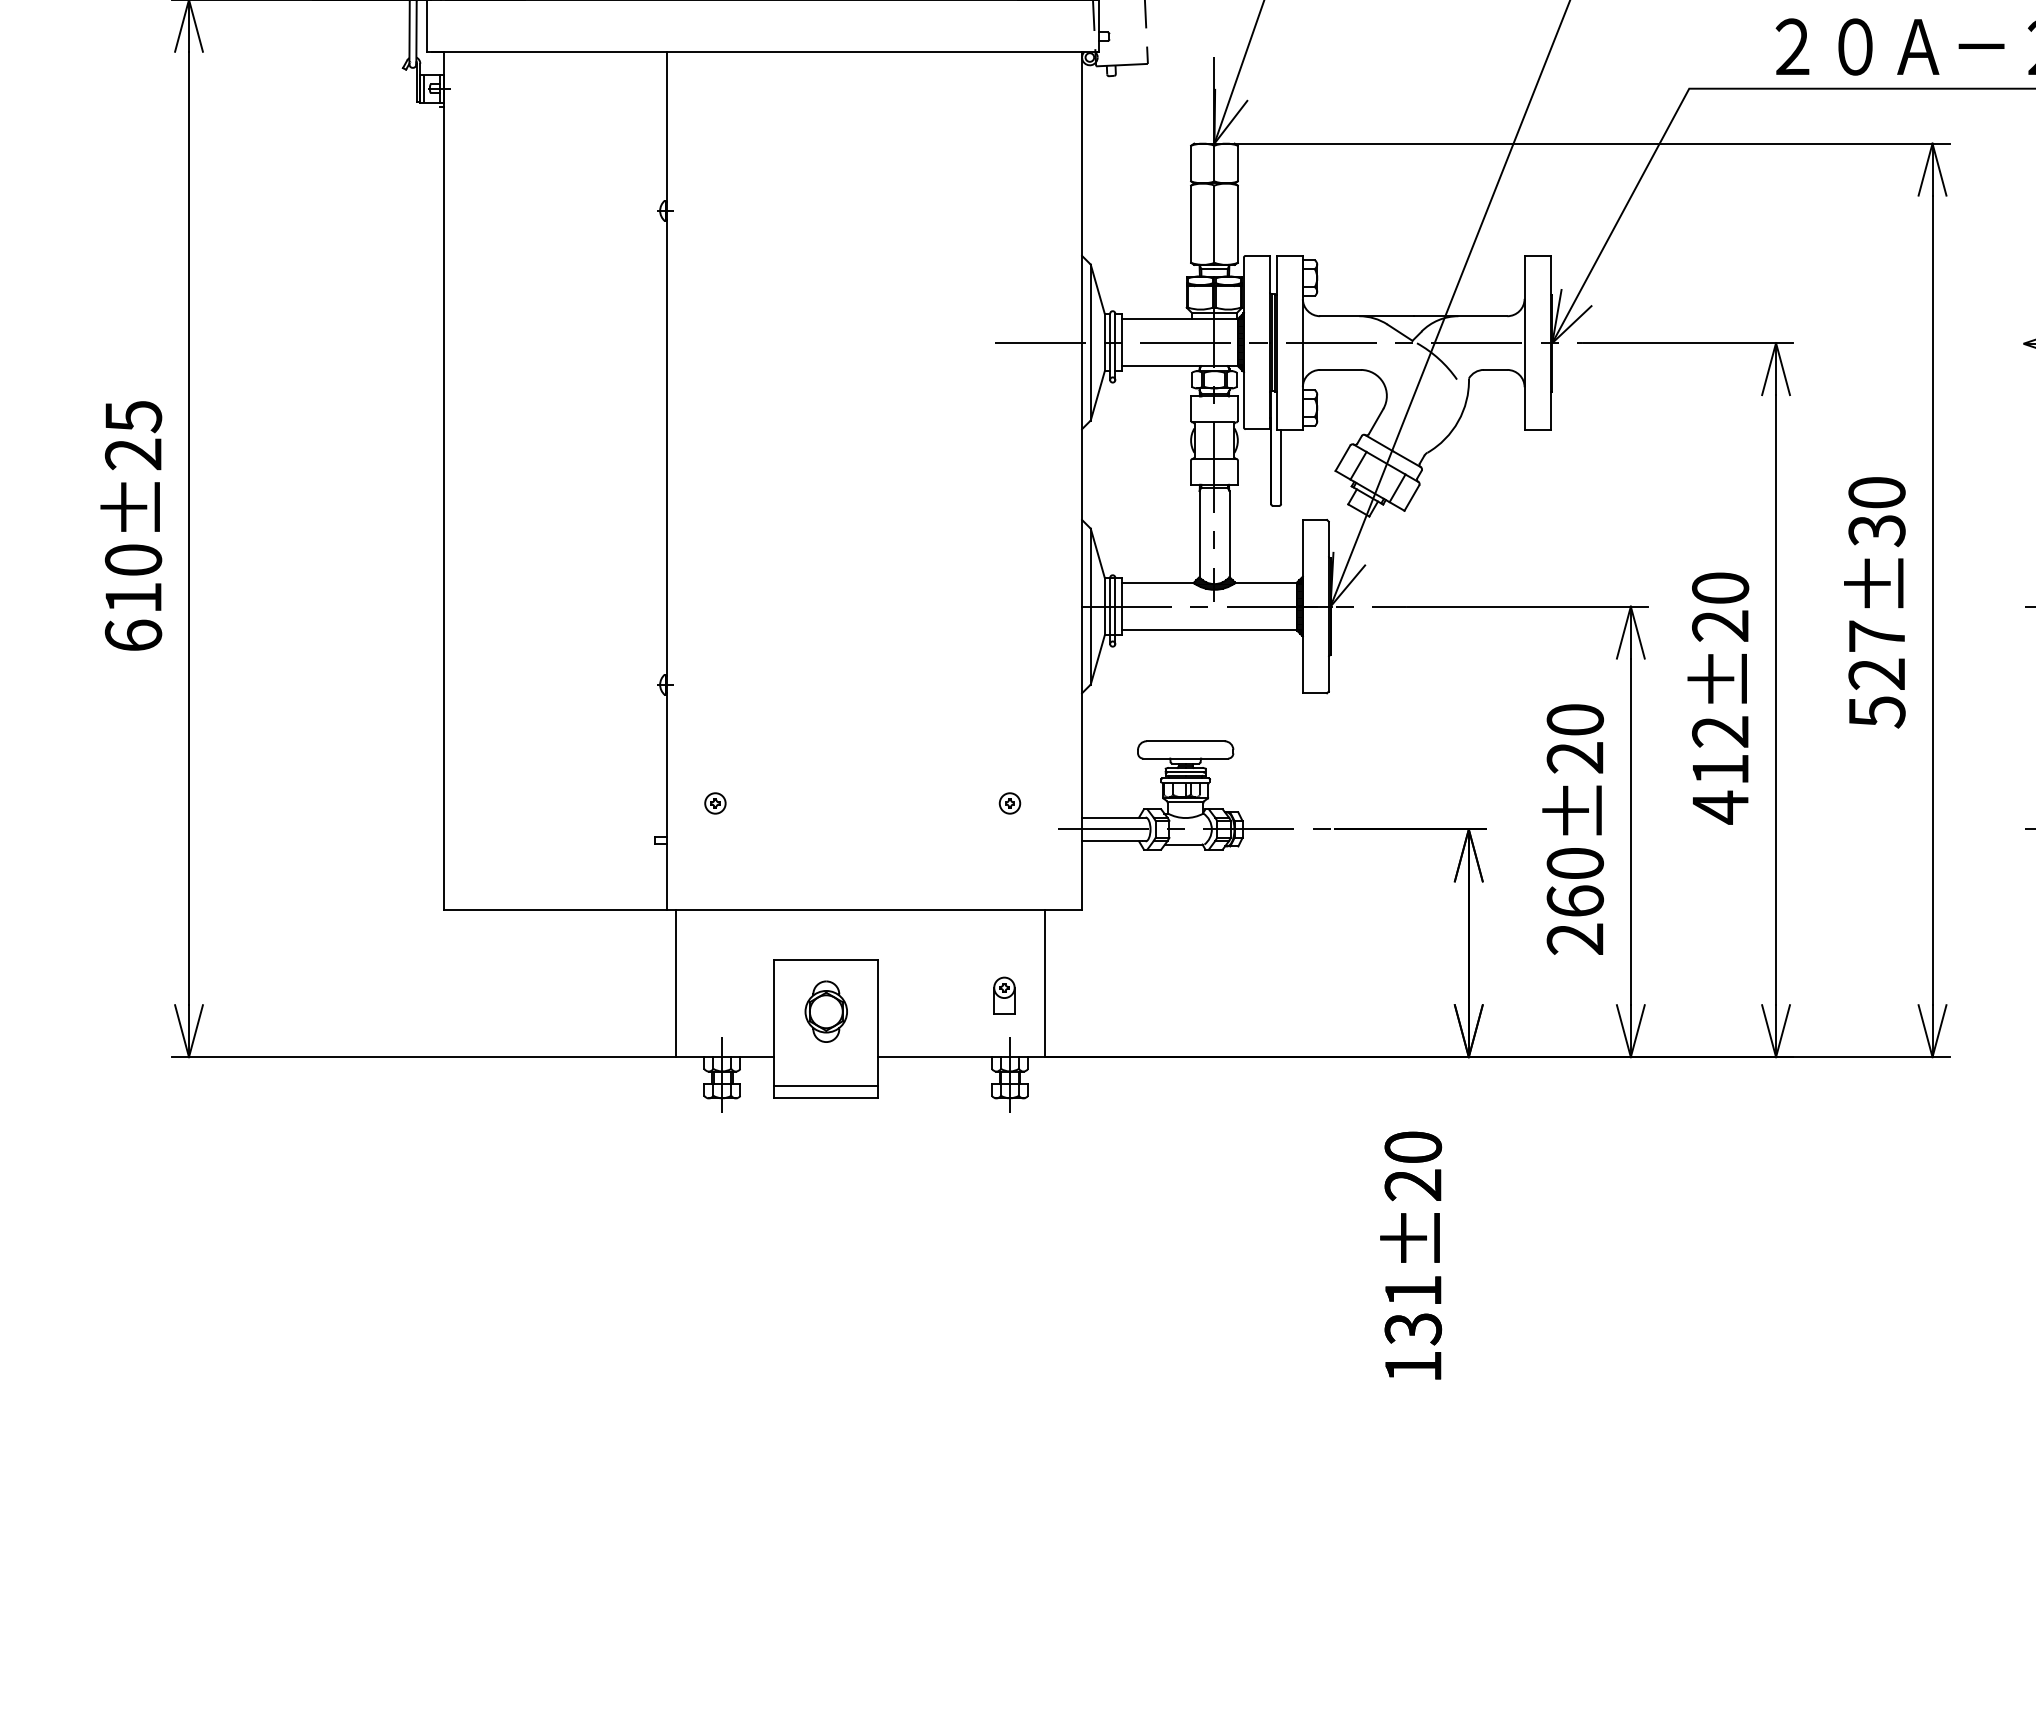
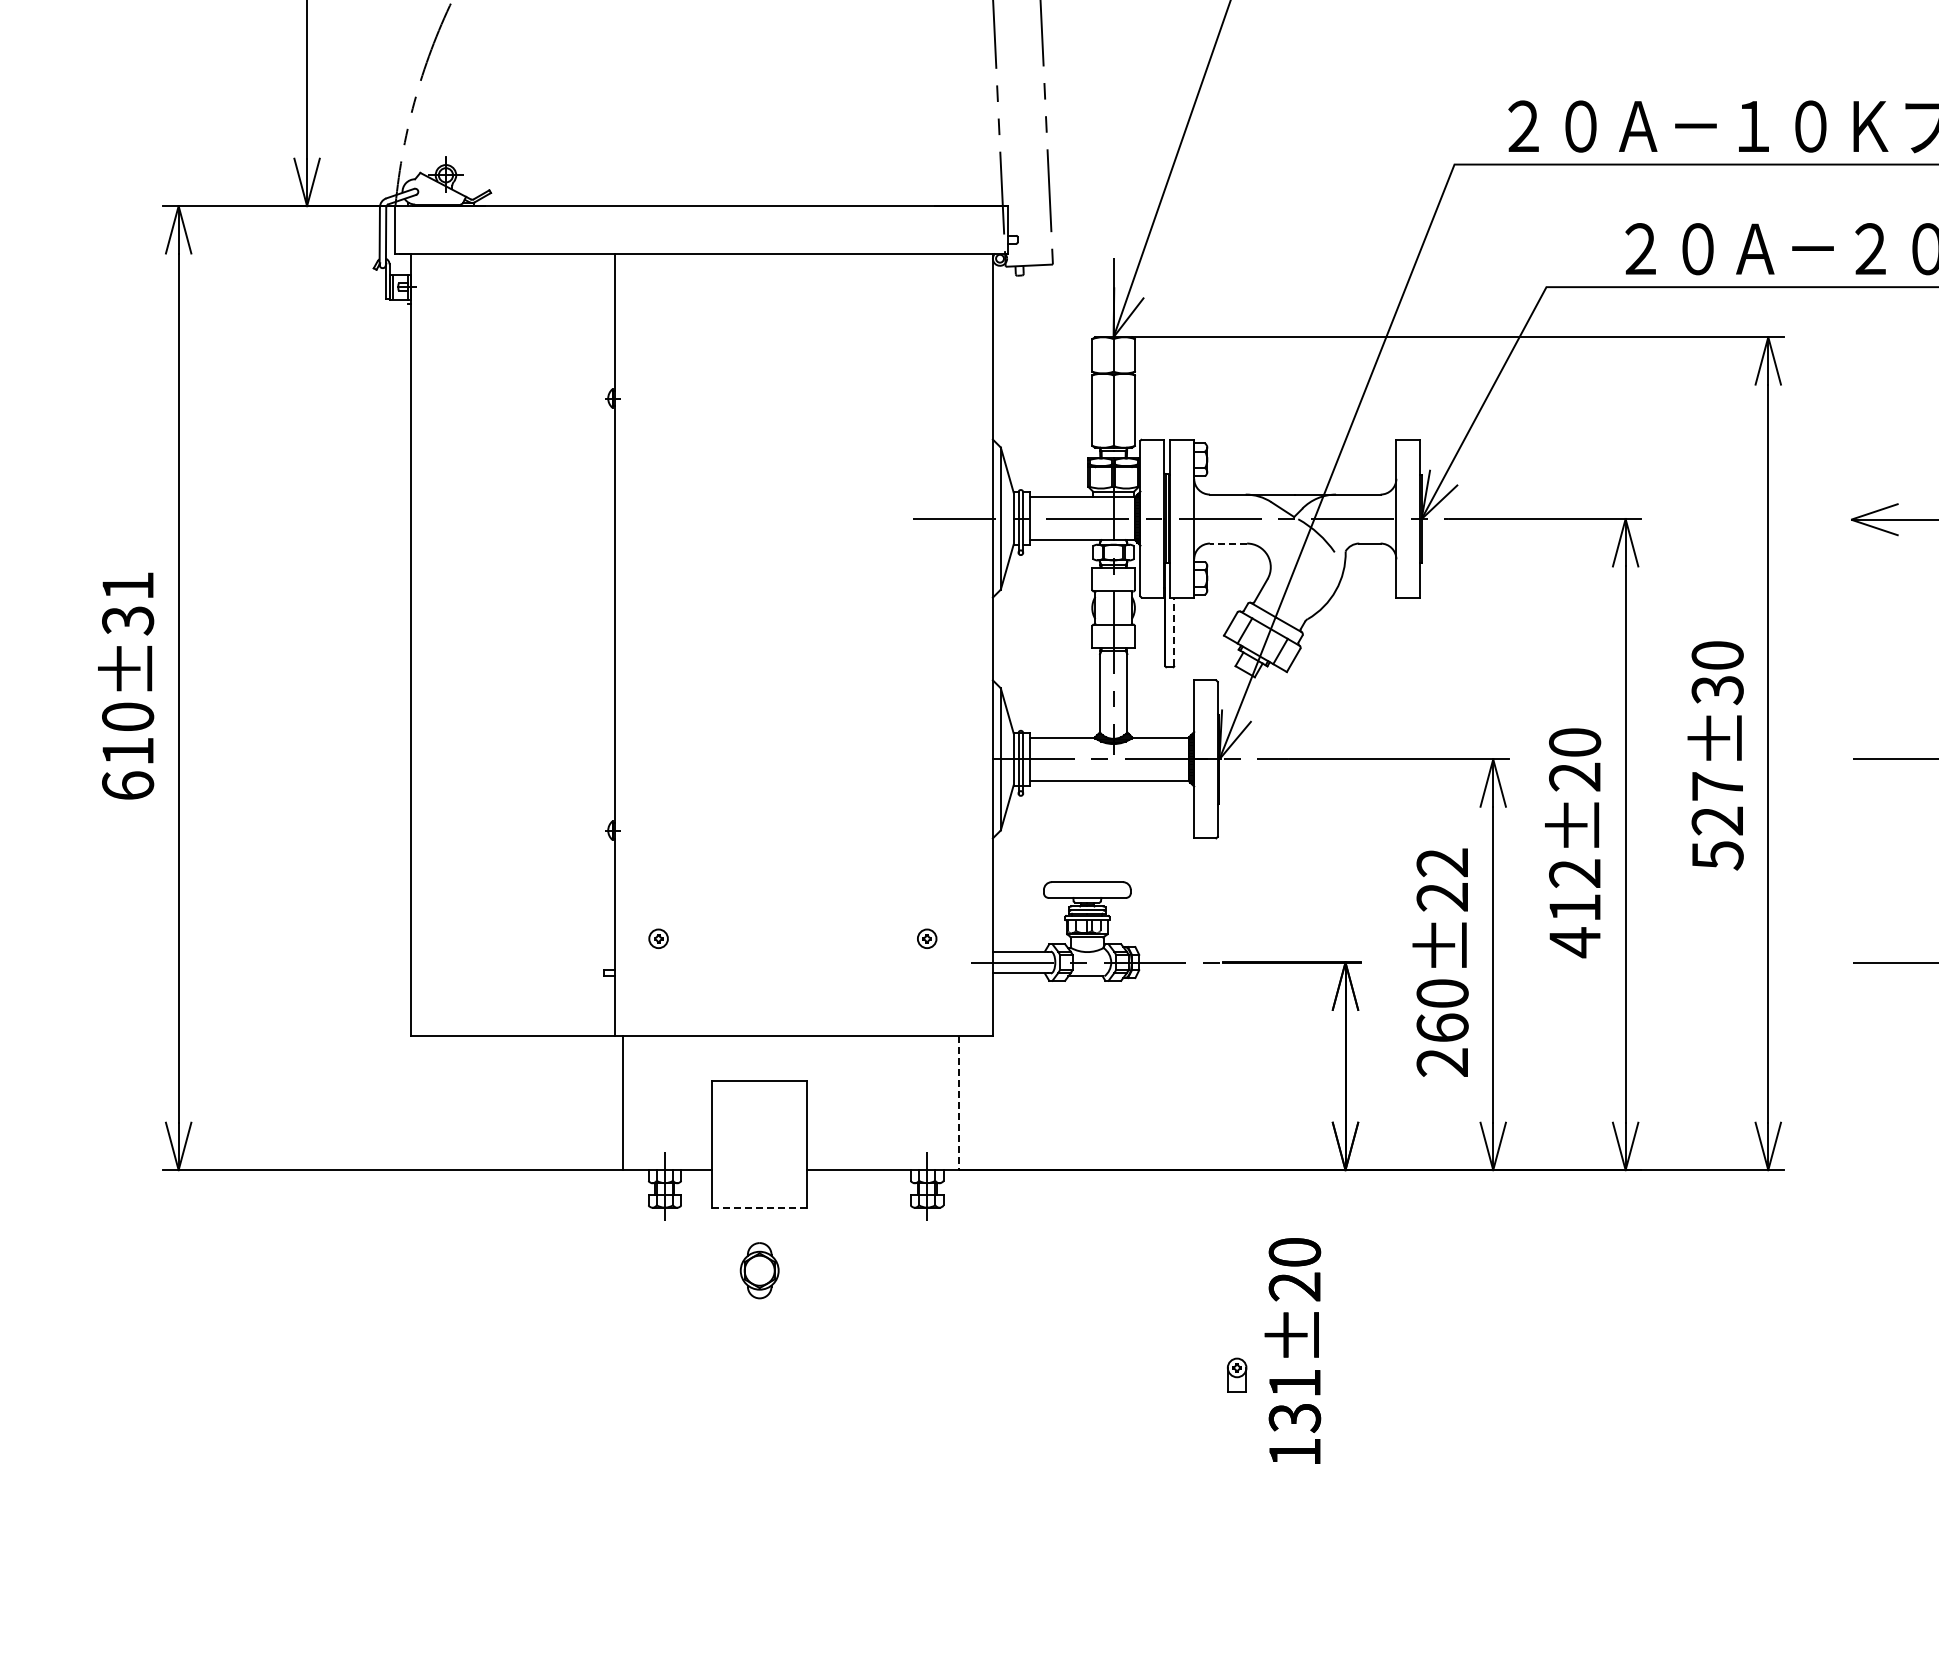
line: (1340, 369) -> (1228, 543), solid -> dashed
text: (134, 435) -> (128, 603), 610±25 -> 610±31
line: (1281, 466) -> (1174, 631), solid -> dashed
text: (1575, 719) -> (1442, 862), 260±20 -> 260±22
line: (1044, 984) -> (958, 1103), solid -> dashed
part: (1004, 995) -> (1237, 1374), moved
part: (826, 1011) -> (759, 1270), moved
line: (826, 1086) -> (759, 1196), removed
line: (827, 1098) -> (760, 1207), solid -> dashed

